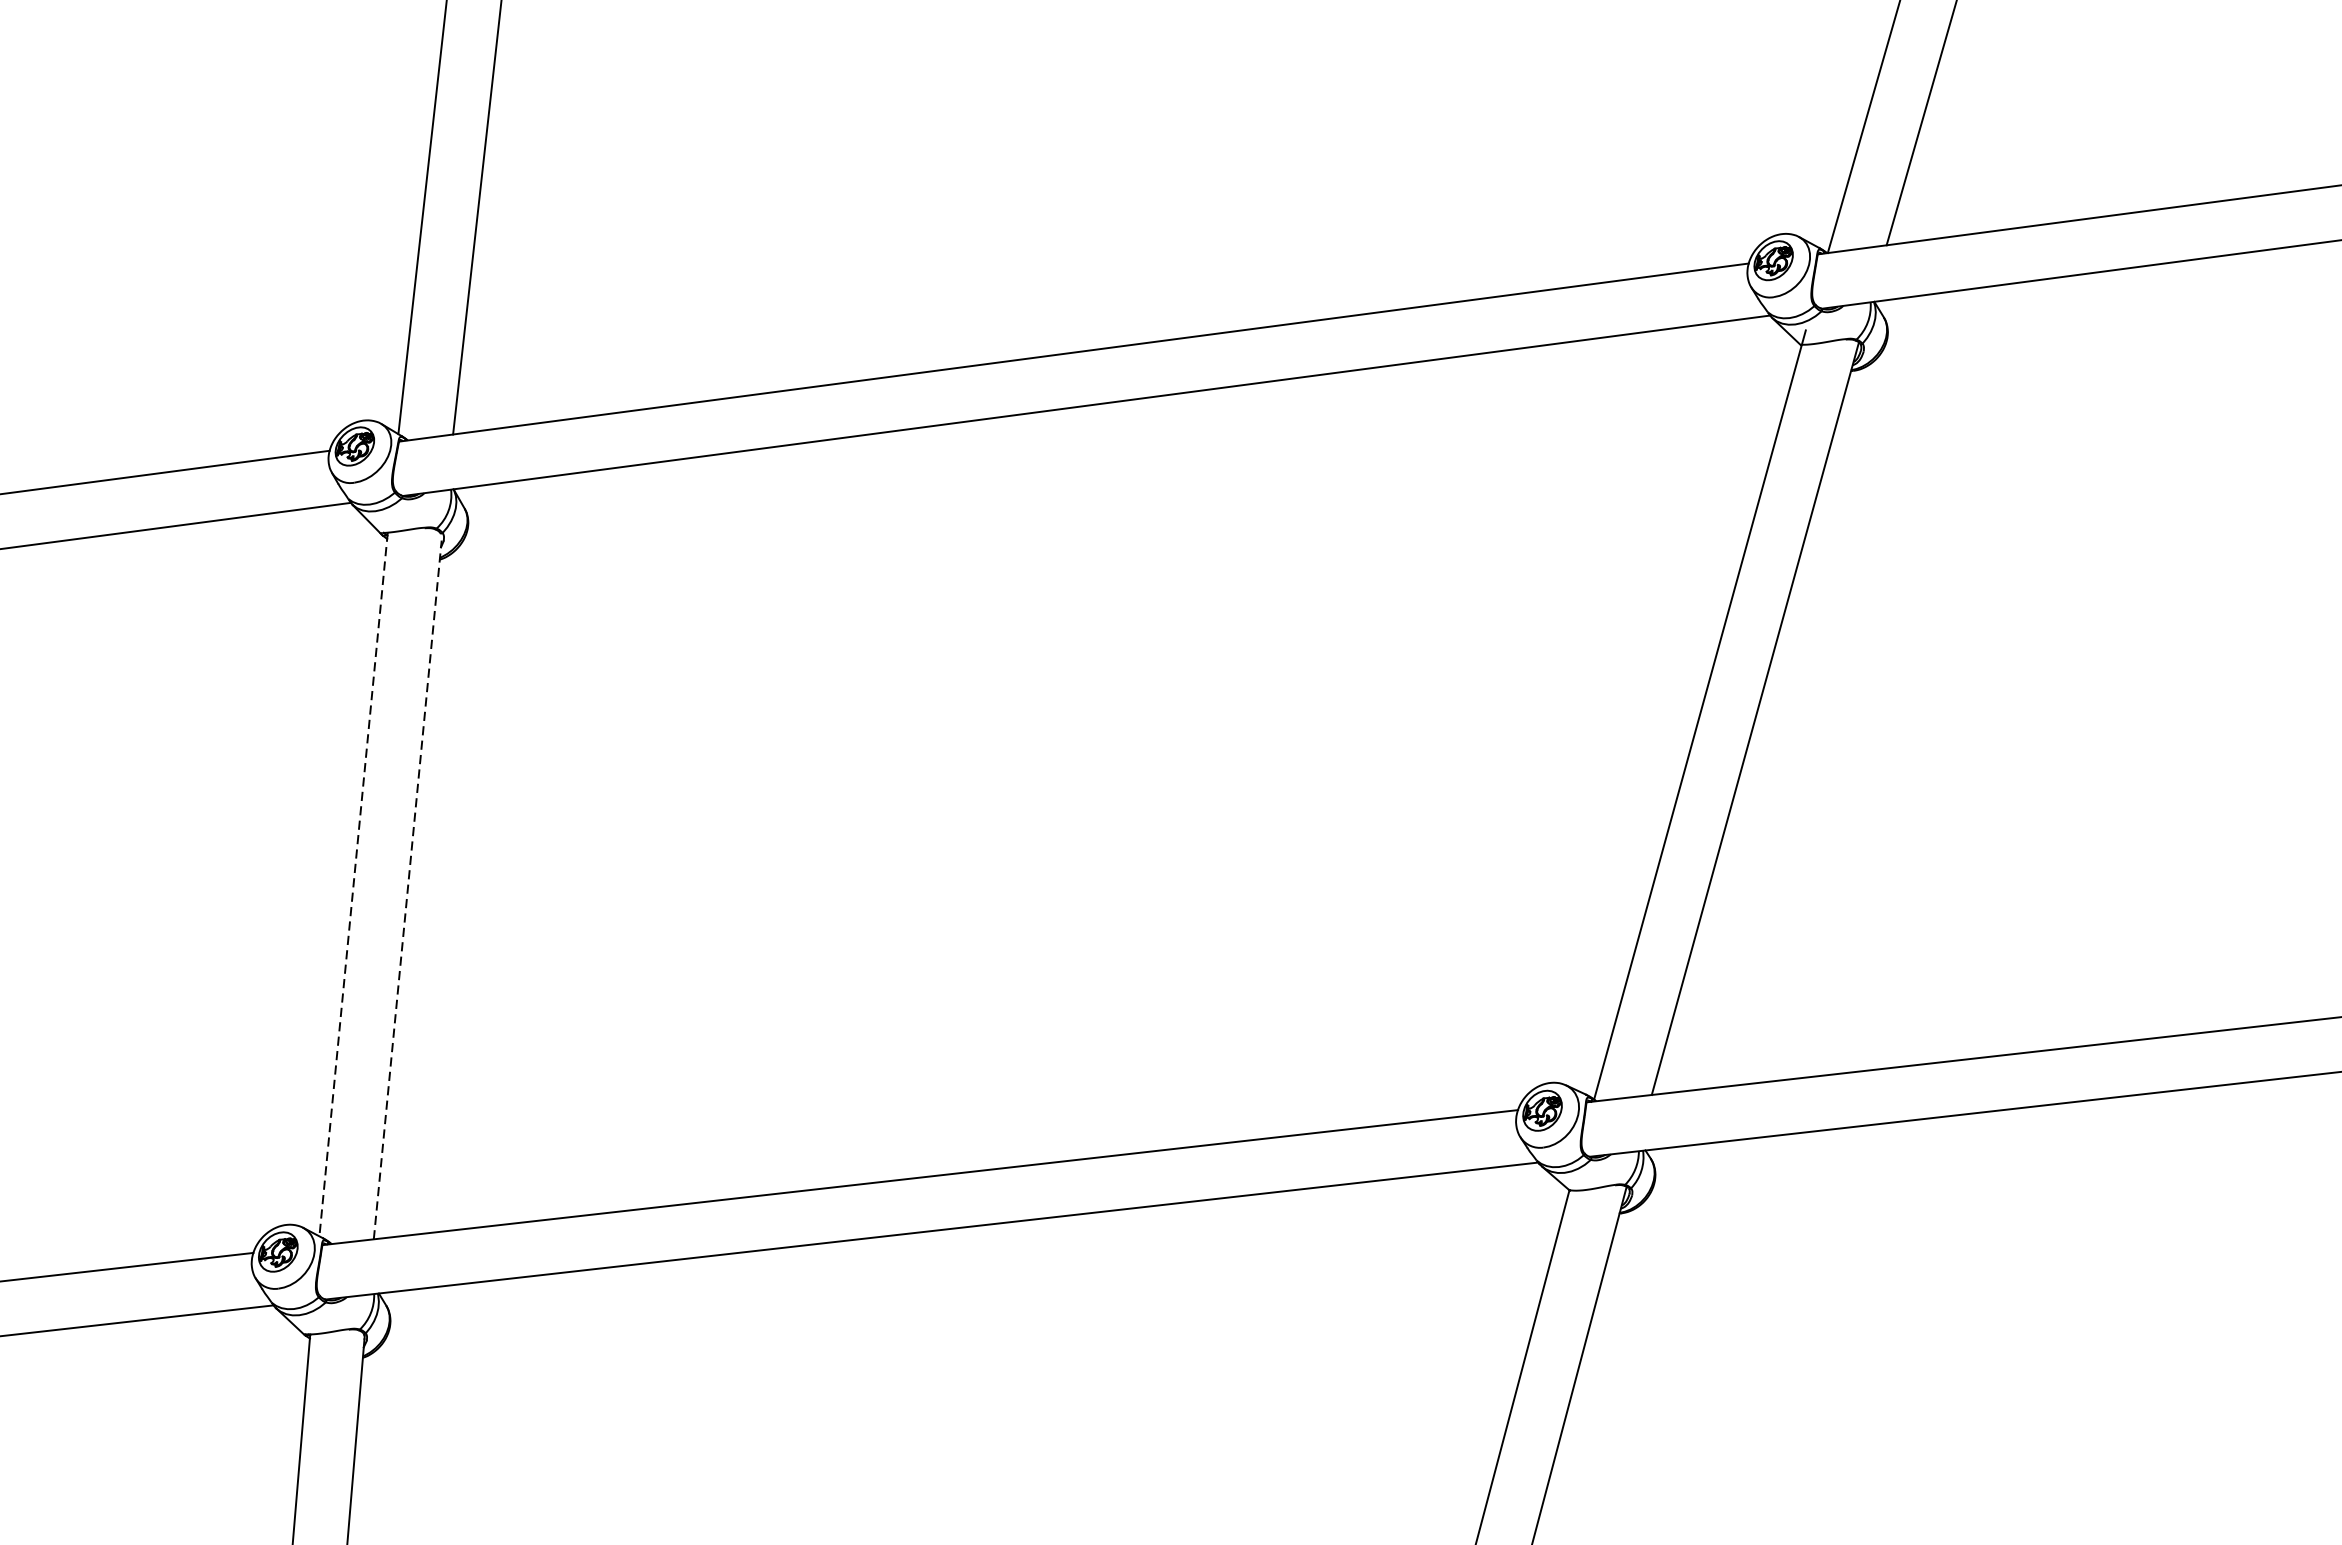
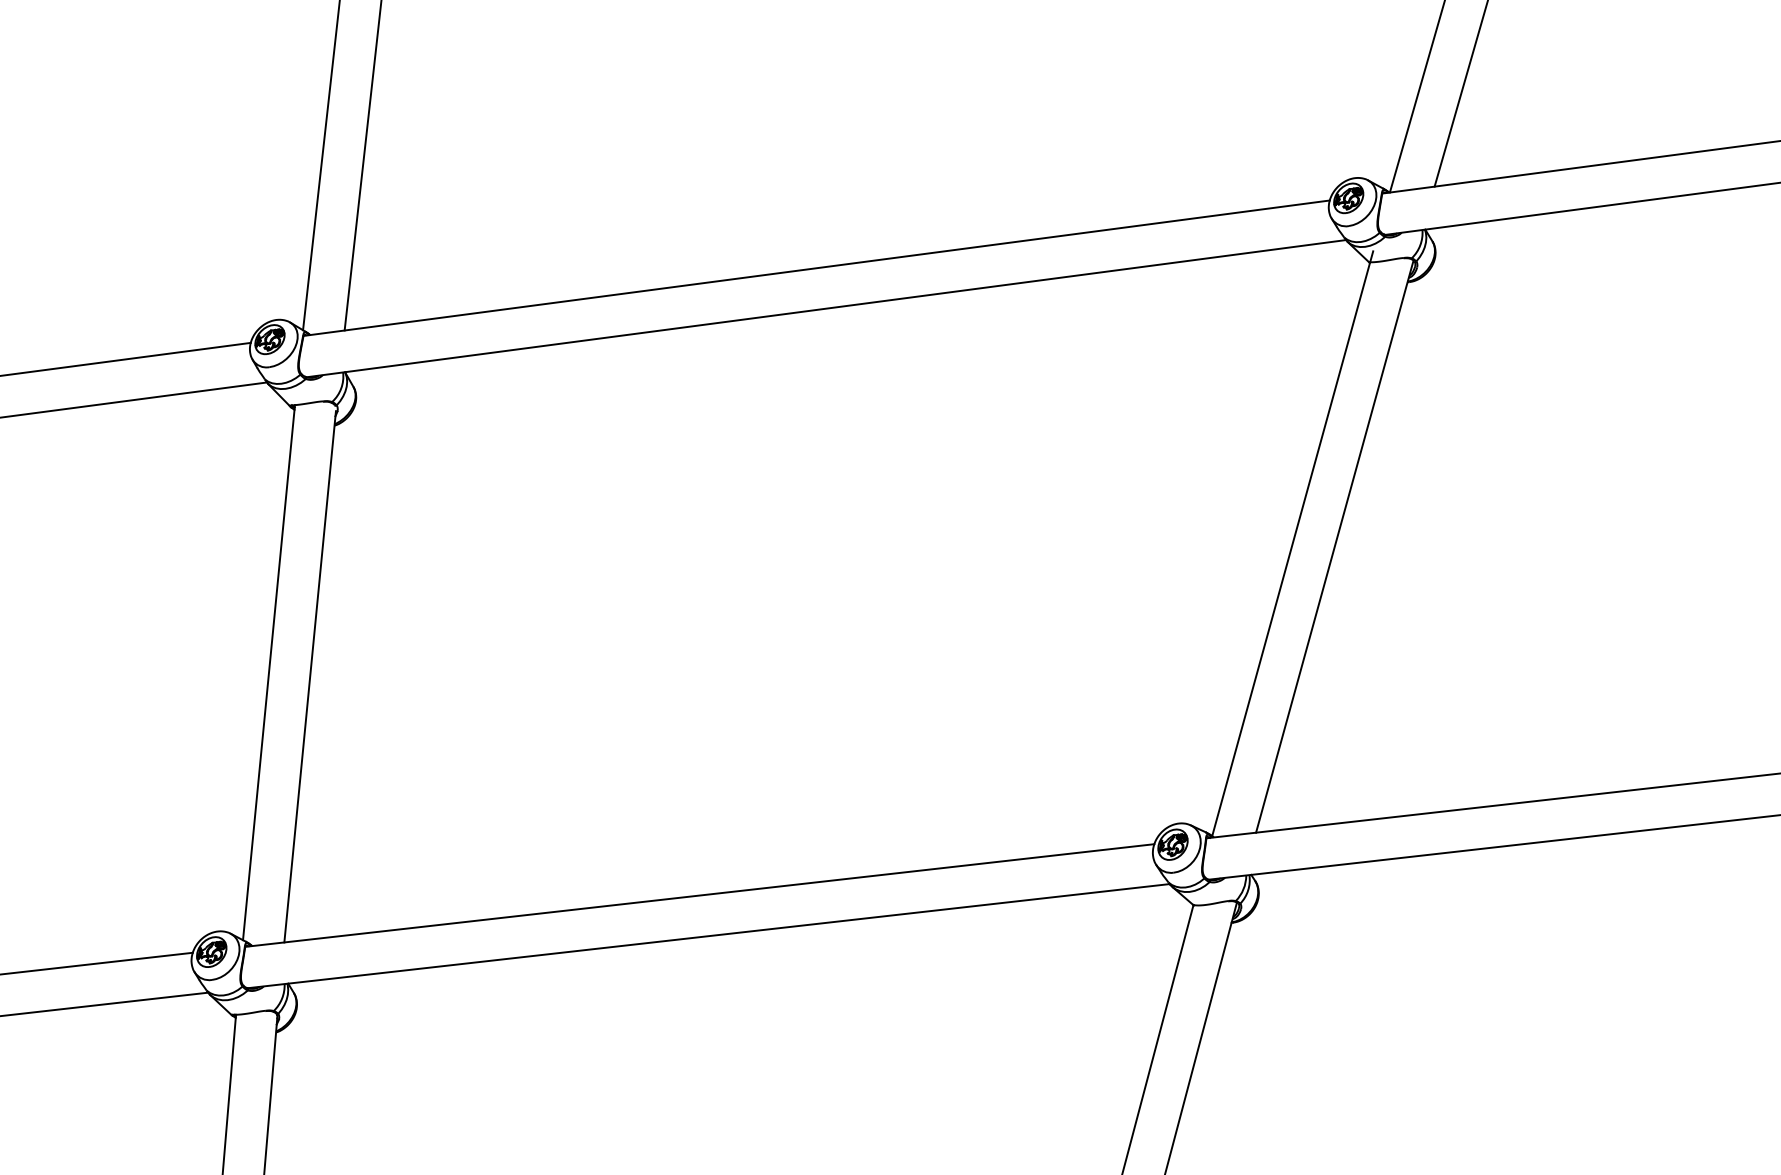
line: (354, 884) -> (269, 672), dashed -> solid
line: (408, 889) -> (310, 676), dashed -> solid

